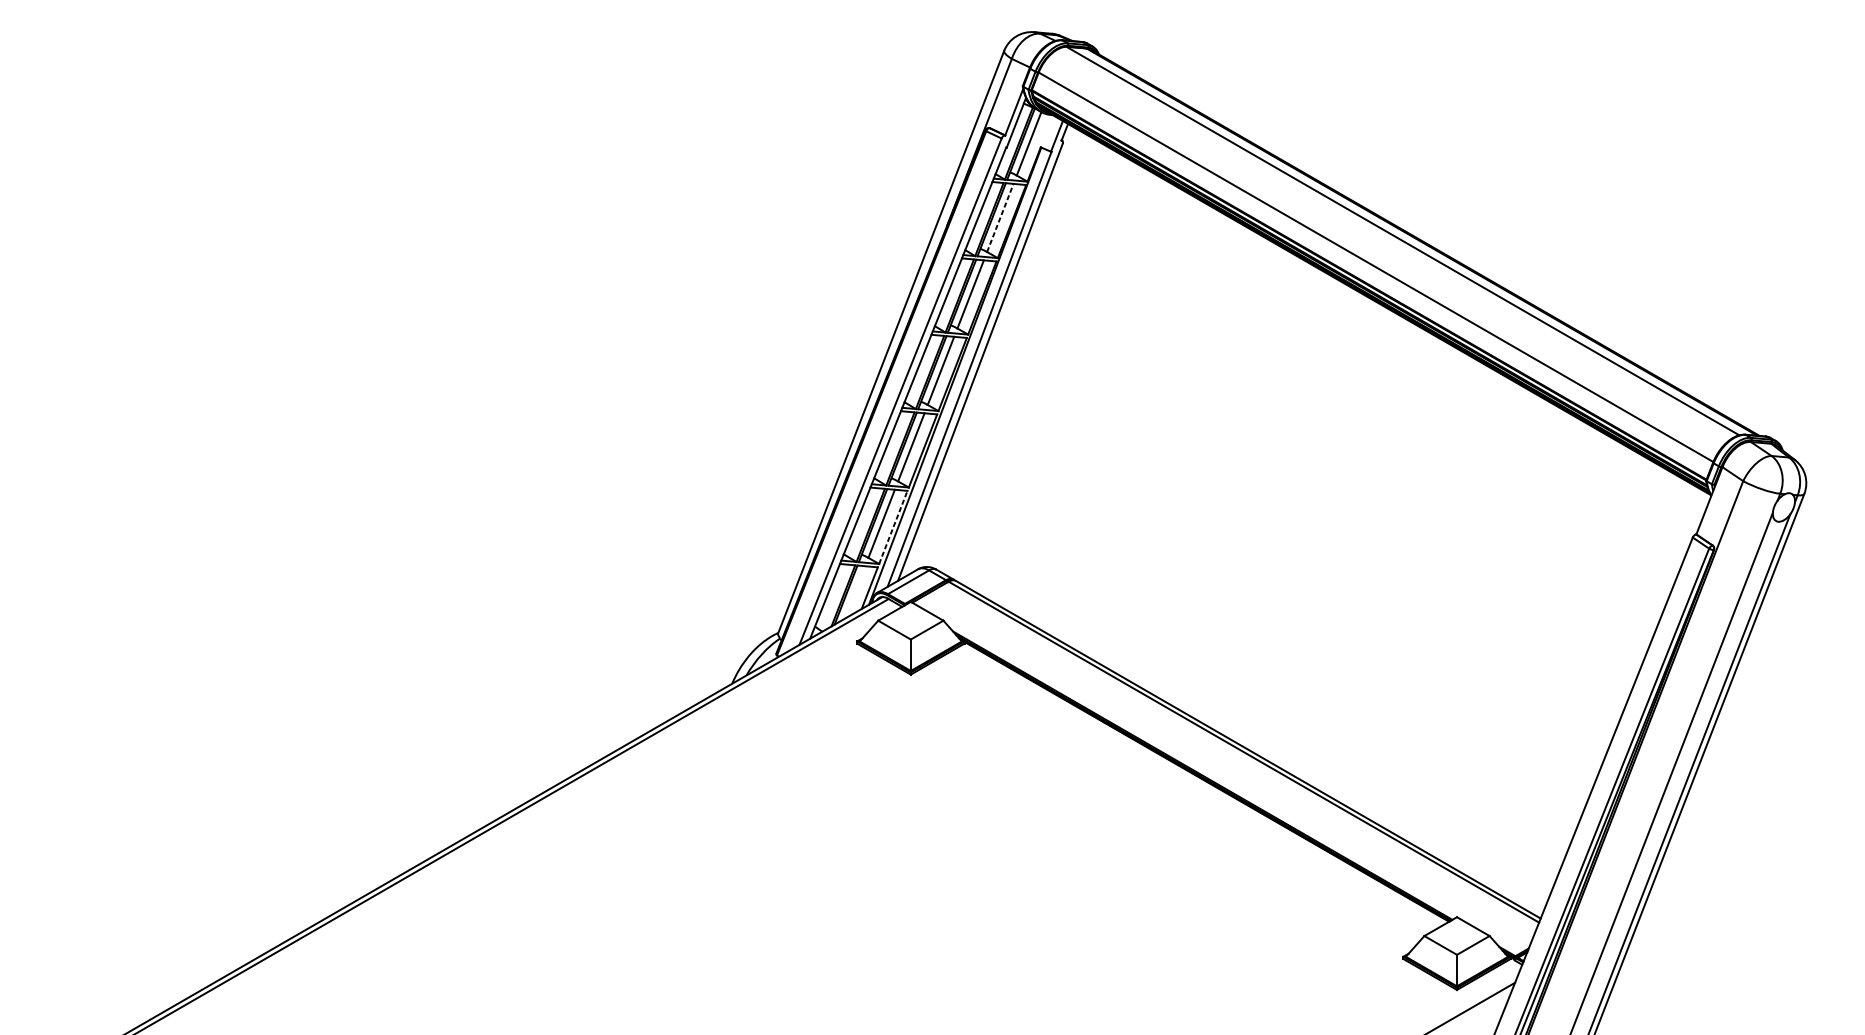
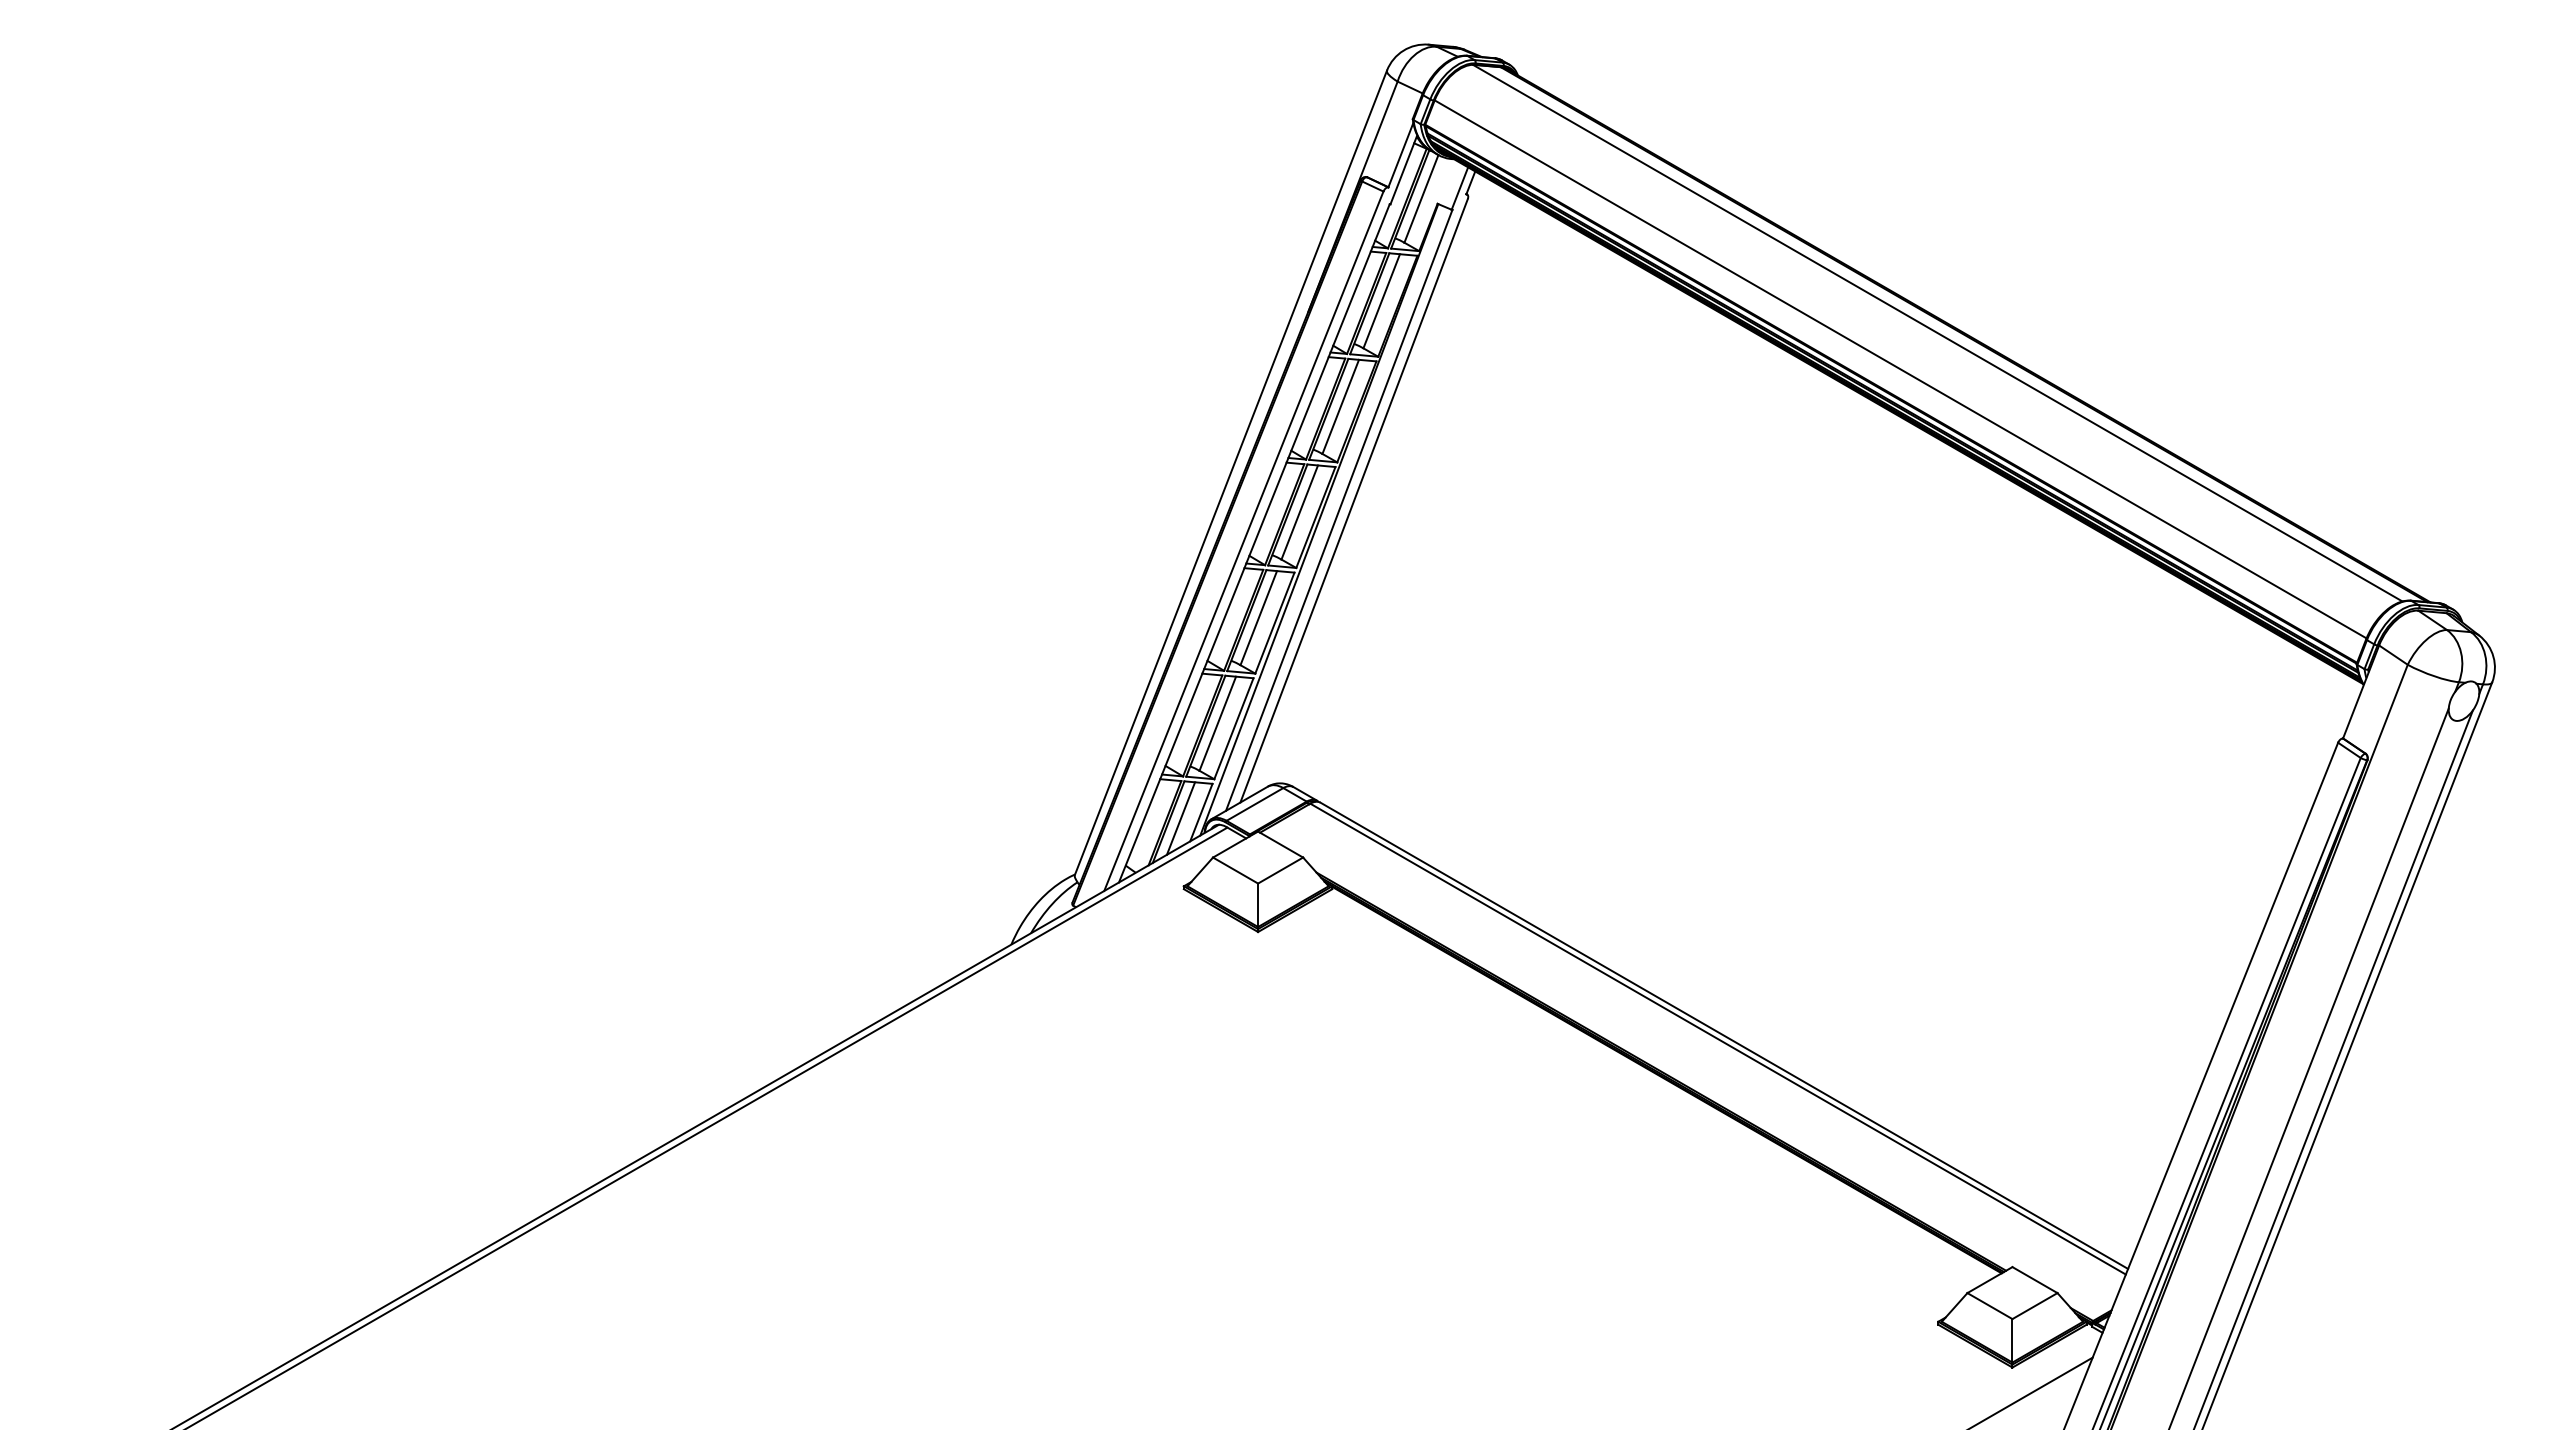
line: (1000, 217) -> (1381, 300), dashed -> solid
line: (893, 527) -> (1234, 728), dashed -> solid
line: (854, 592) -> (1180, 818), added

